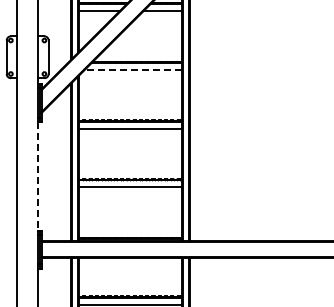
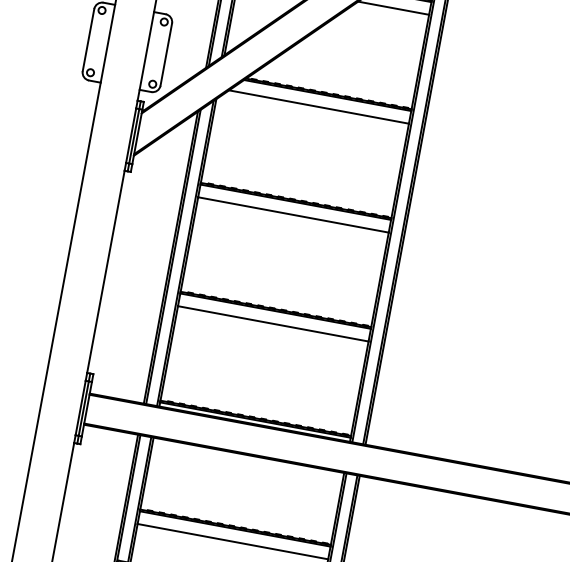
line: (132, 69) -> (317, 106), dashed -> solid
line: (38, 176) -> (106, 272), dashed -> solid

